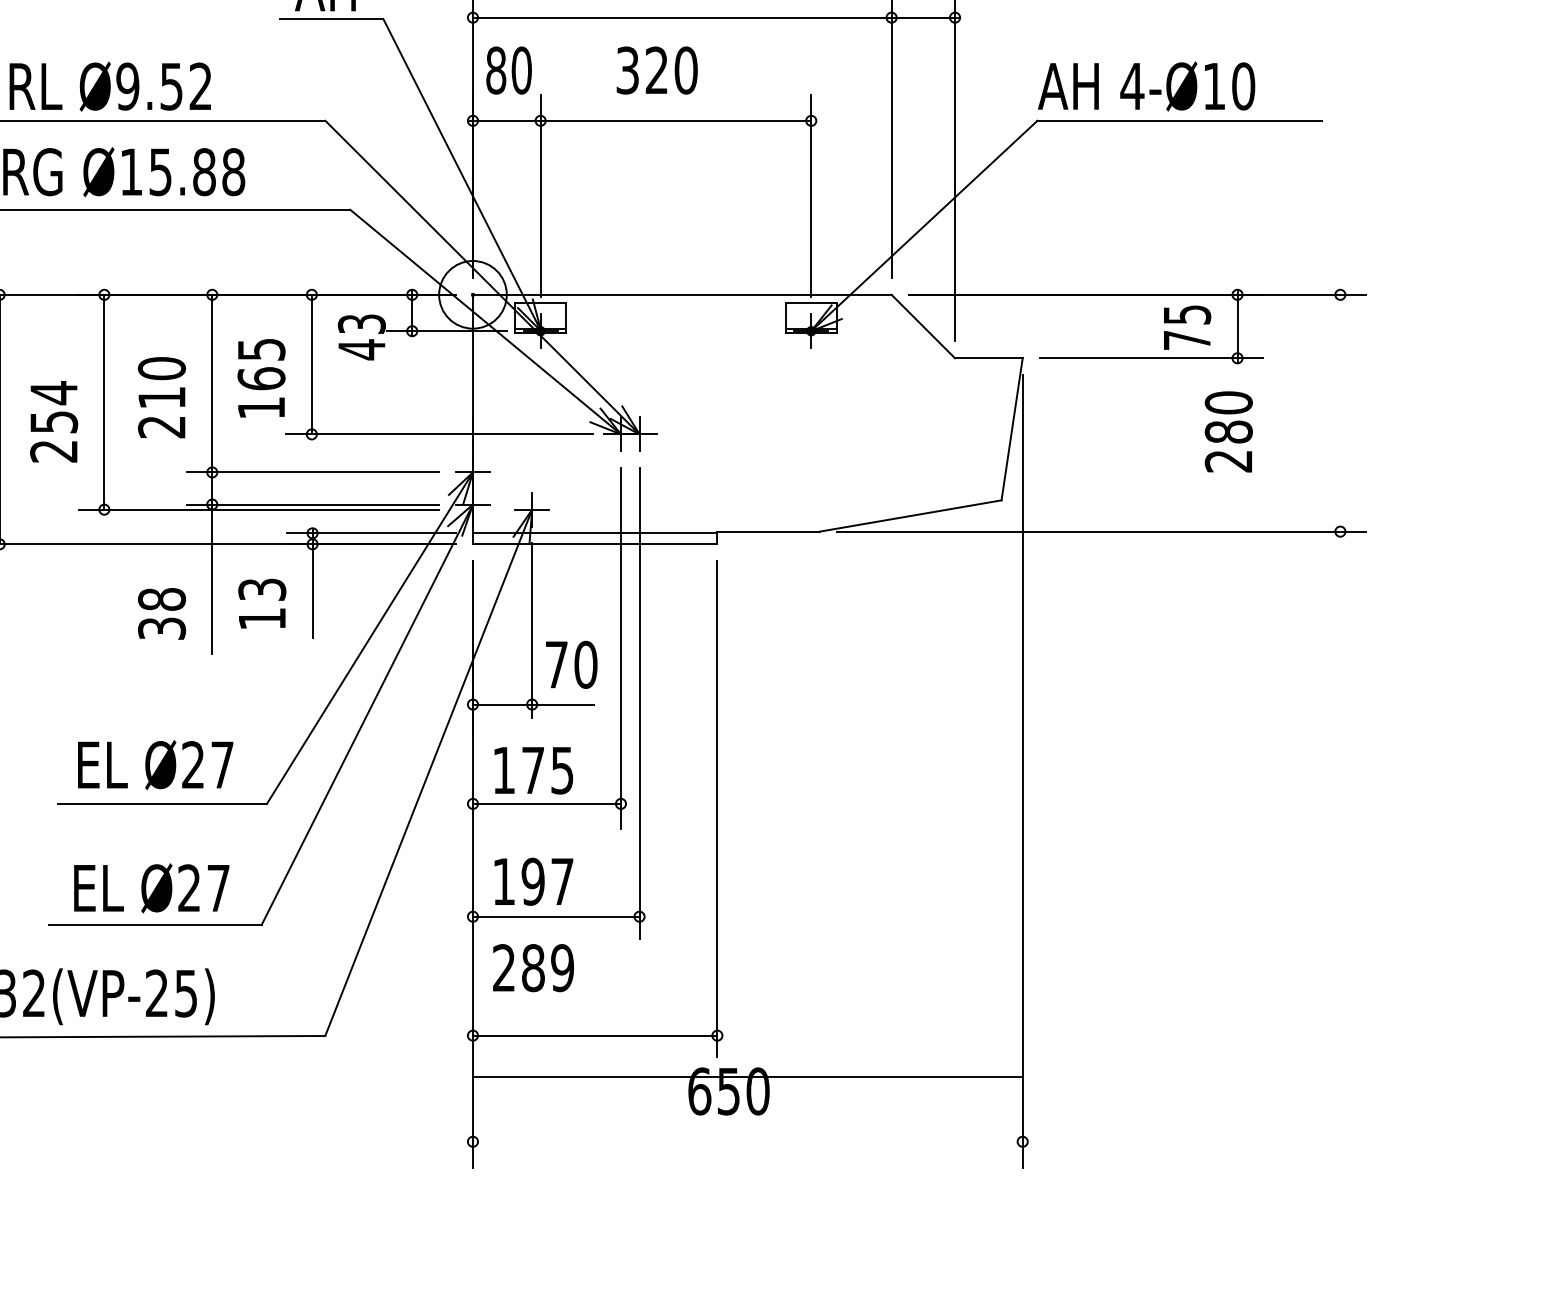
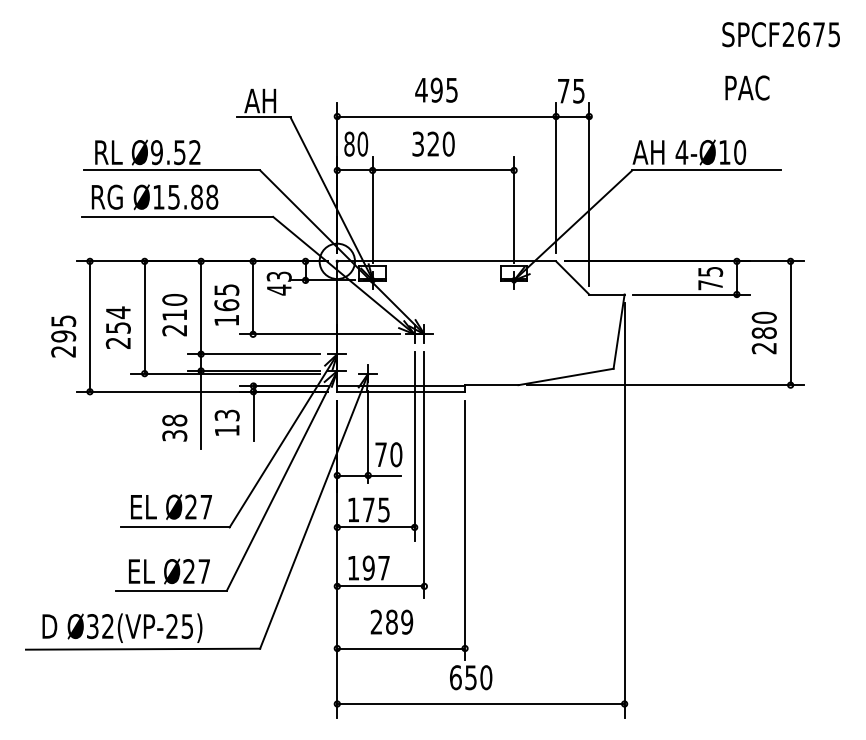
line: (1340, 413) -> (790, 323), added
text: (1227, 430) -> (763, 332), moved
text: (532, 966) -> (391, 621), moved
line: (746, 1077) -> (480, 704), moved

